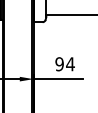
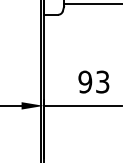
text: (70, 64) -> (102, 82), 94 -> 93

